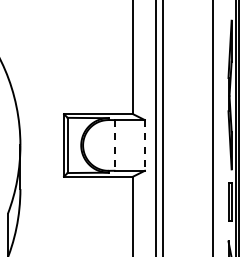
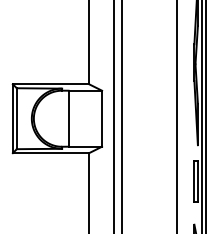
line: (114, 145) -> (68, 118), dashed -> solid
line: (144, 145) -> (101, 118), dashed -> solid

